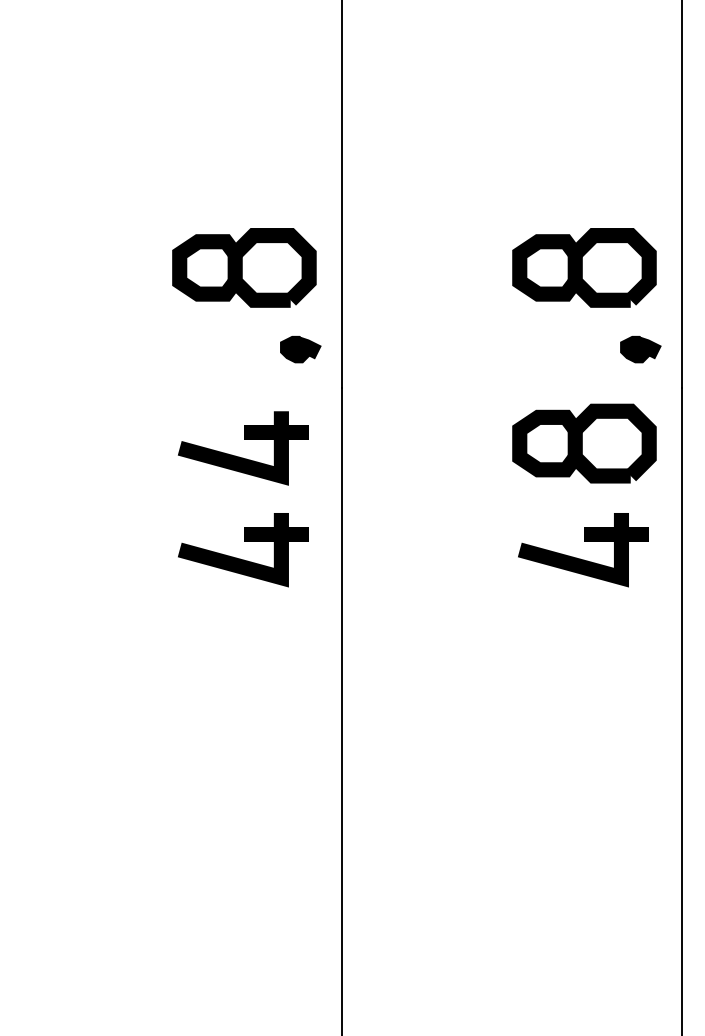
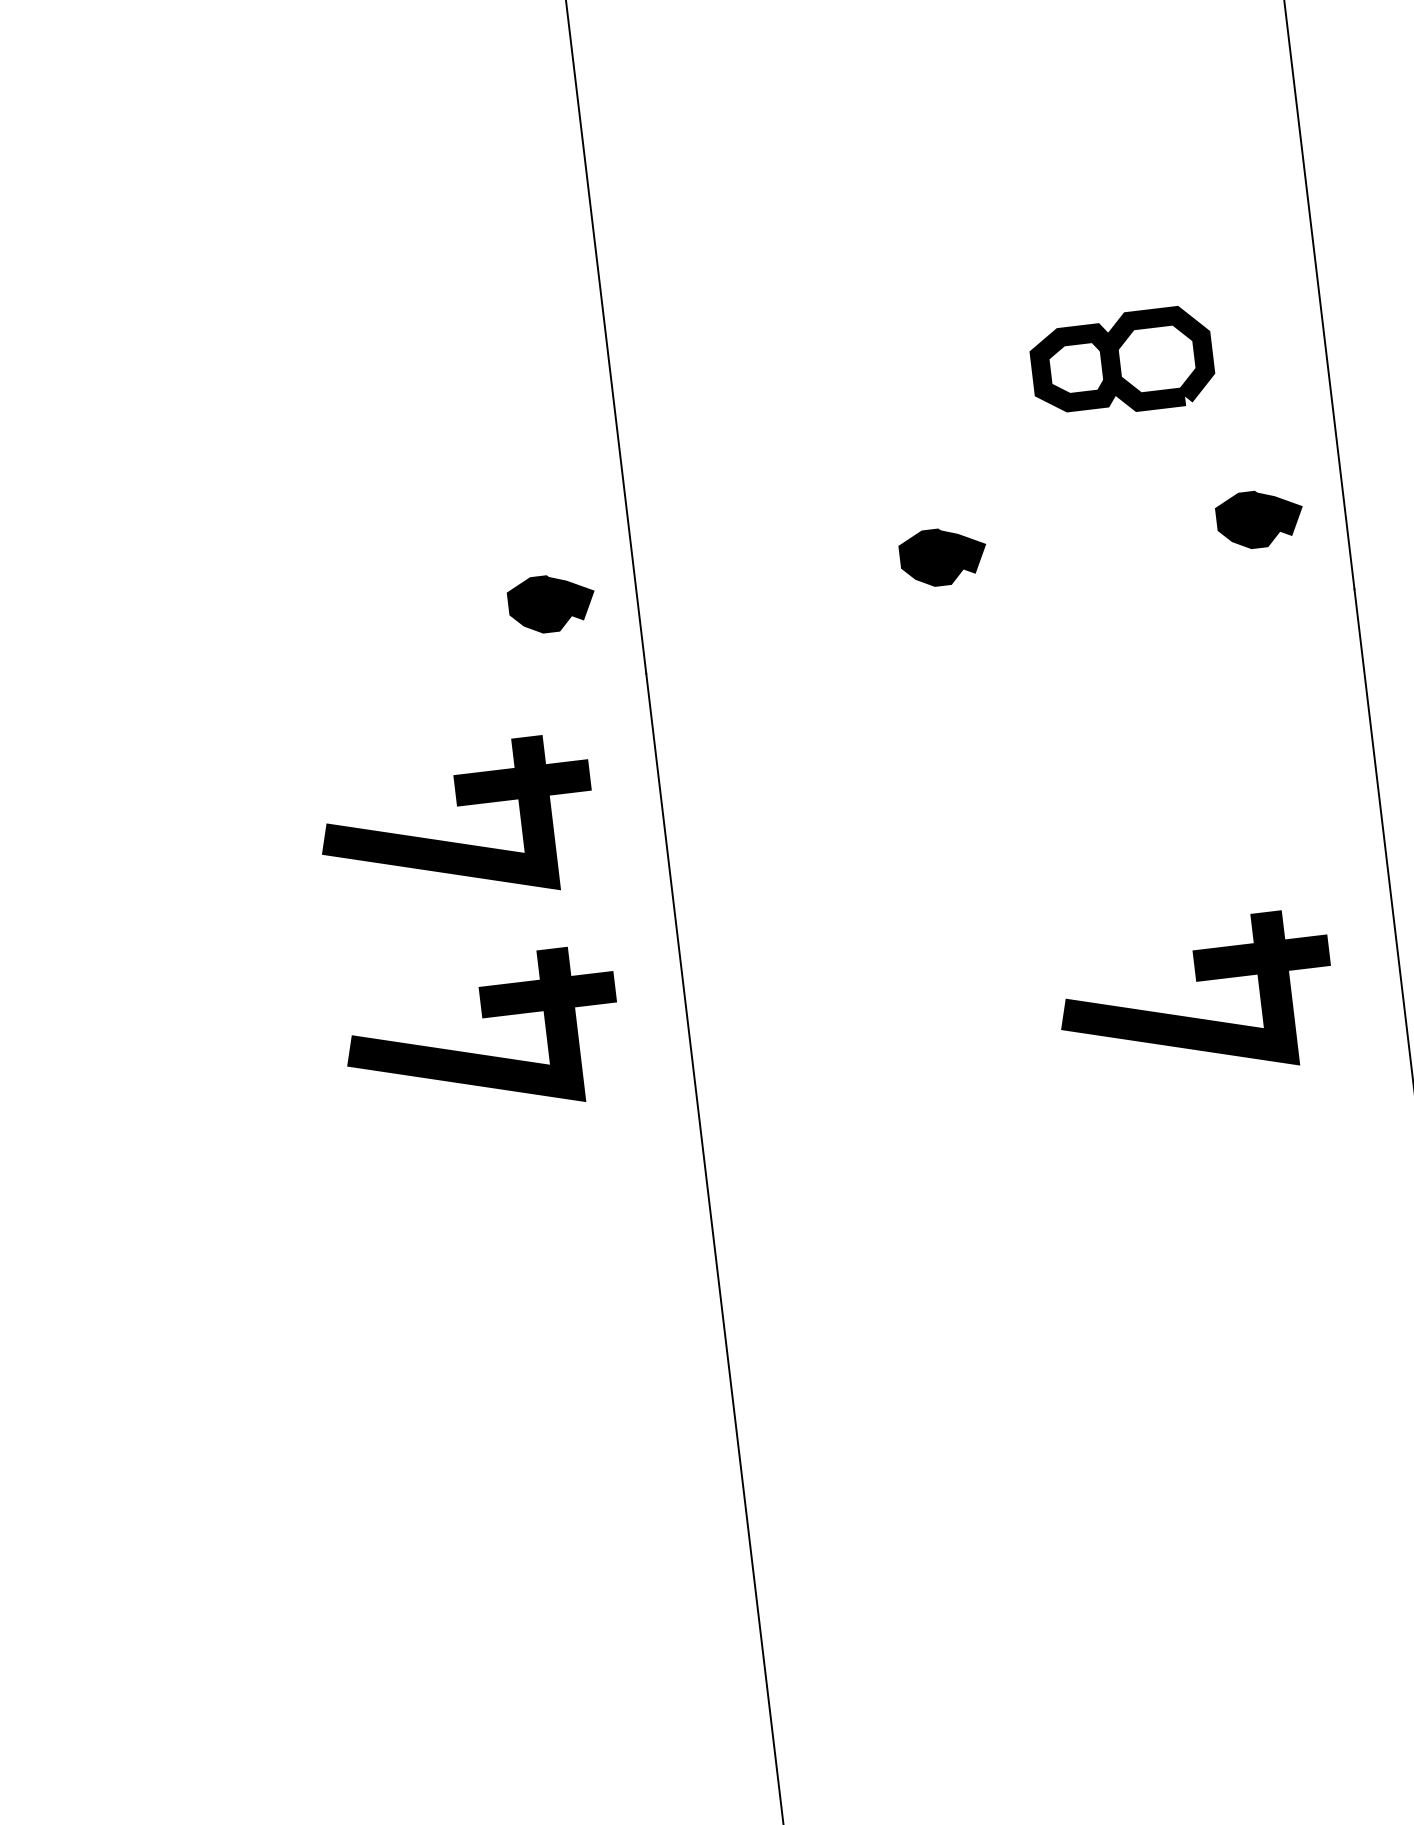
part: (244, 267) -> (414, 446), removed
part: (584, 267) -> (1122, 362), size x0.6
part: (488, 349) -> (942, 556), added
part: (584, 443) -> (1166, 728), removed
part: (580, 558) -> (1192, 1017), moved

